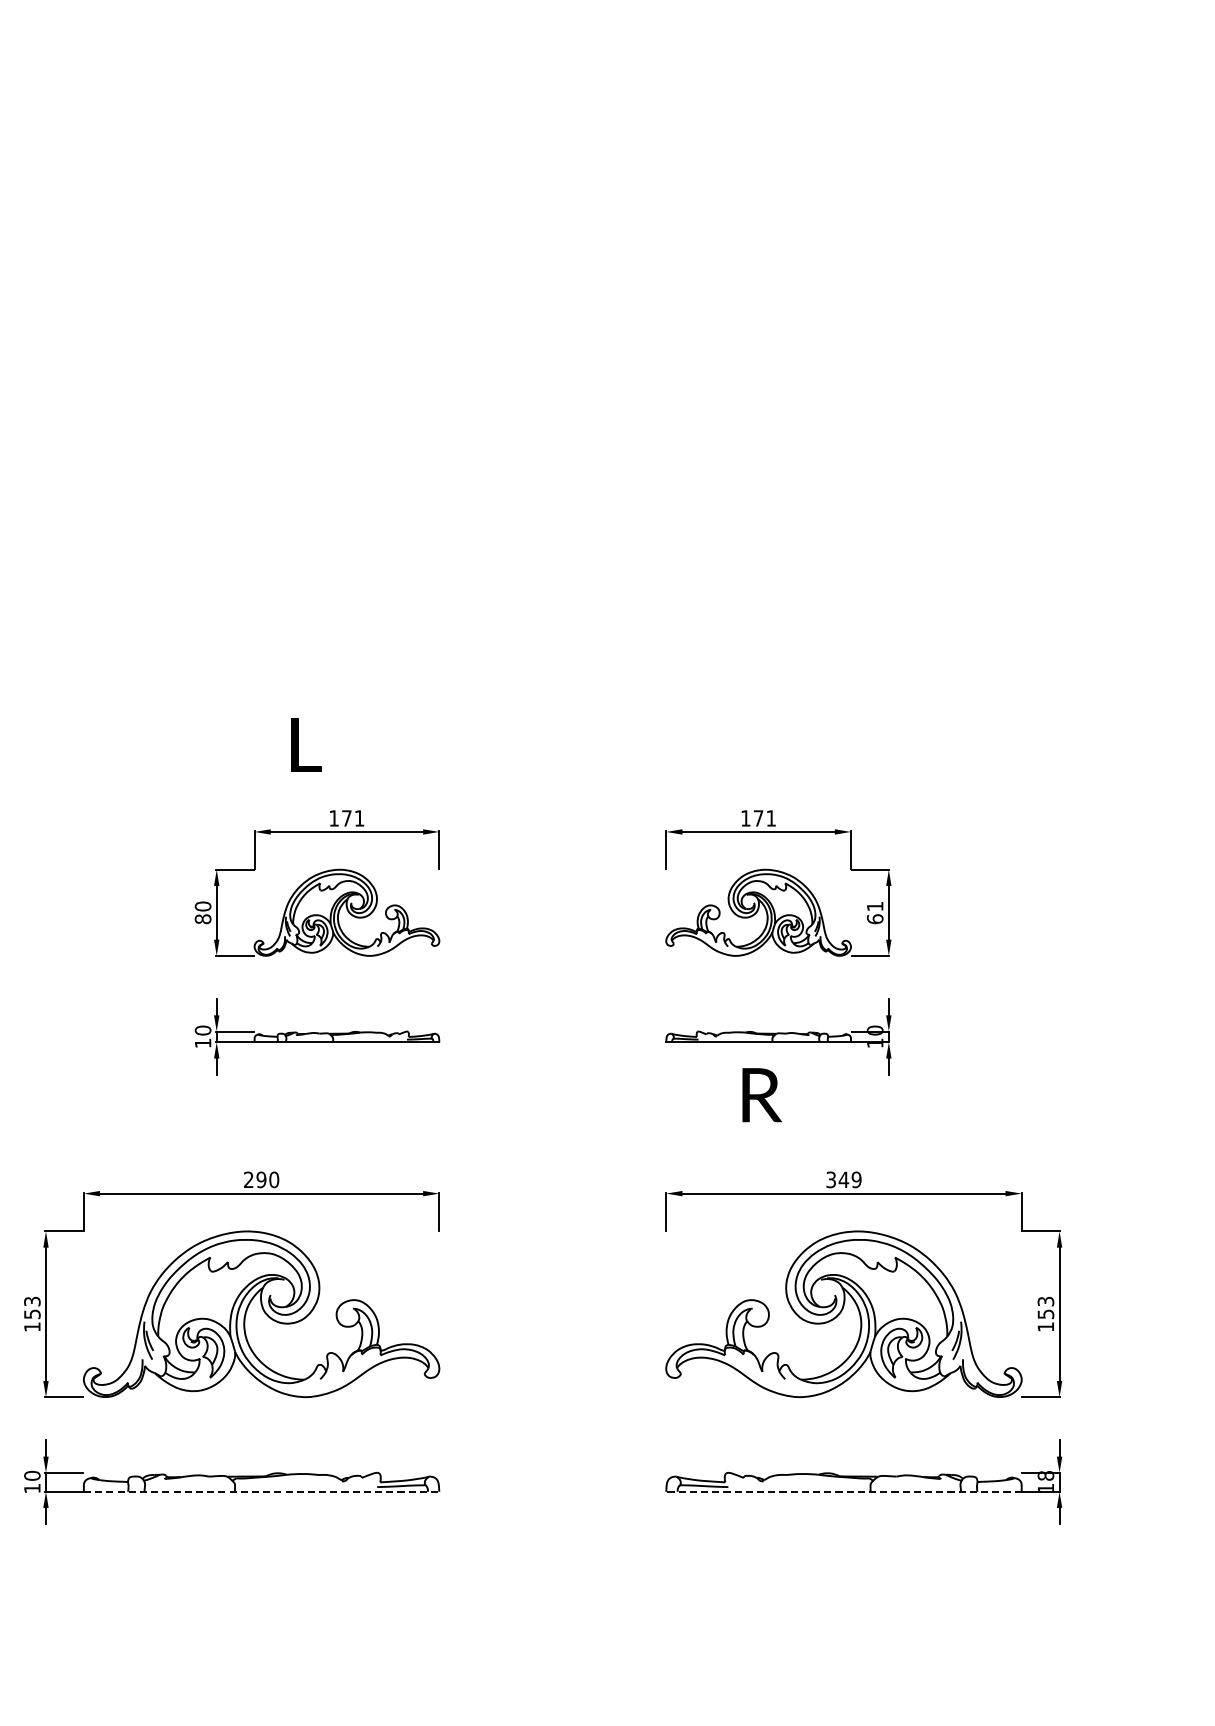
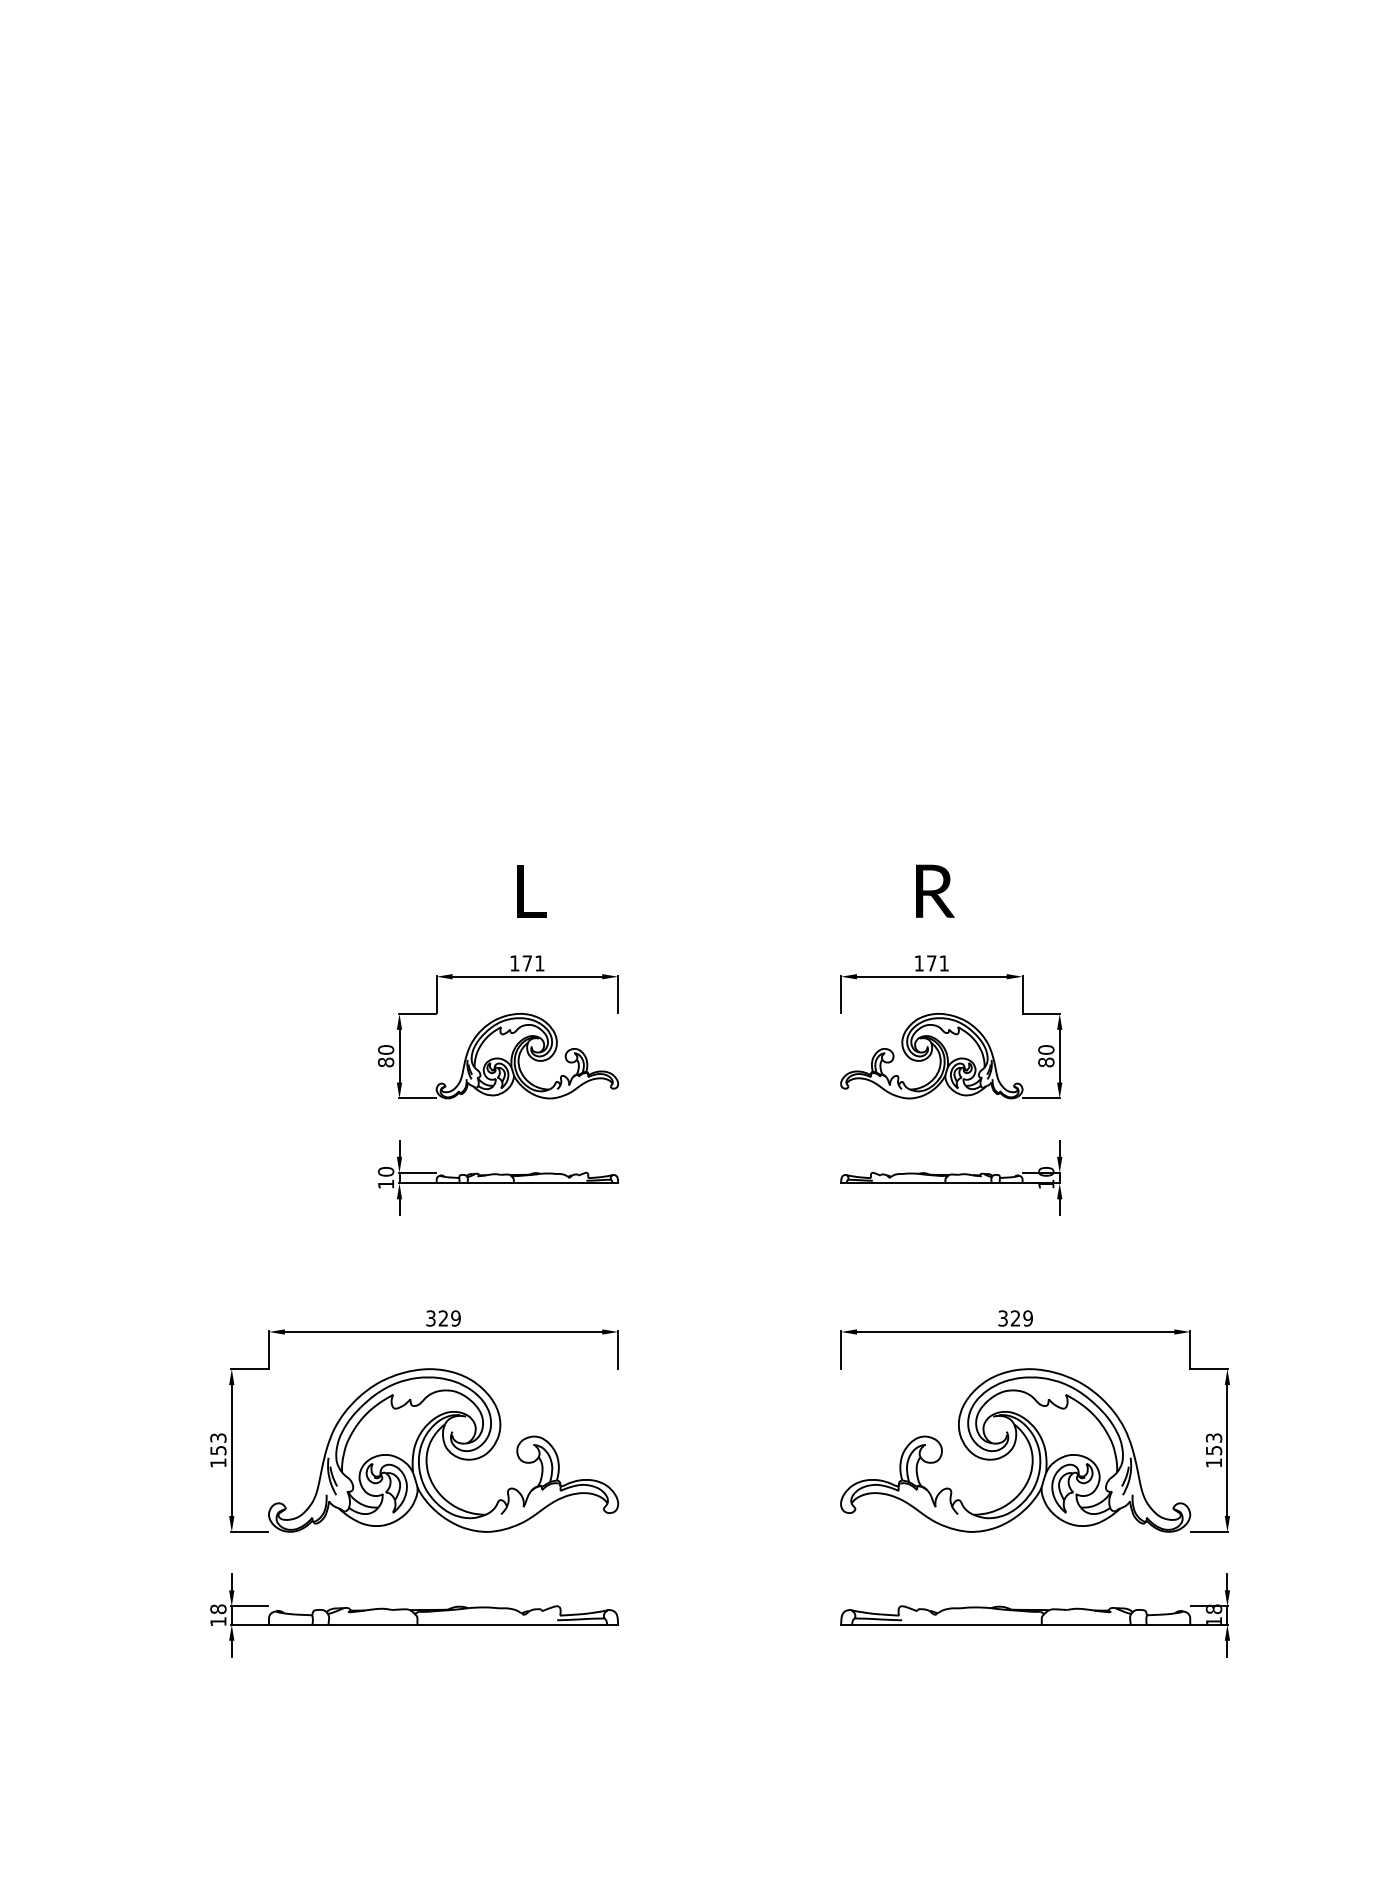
text: (306, 745) -> (531, 891), moved
text: (875, 913) -> (1046, 1056), 61 -> 80
text: (762, 1094) -> (935, 890), moved
text: (261, 1179) -> (443, 1318), 290 -> 329
text: (843, 1179) -> (1015, 1318), 349 -> 329
text: (32, 1476) -> (218, 1609), 10 -> 18
line: (261, 1491) -> (443, 1624), dashed -> solid
line: (843, 1491) -> (1015, 1624), dashed -> solid

